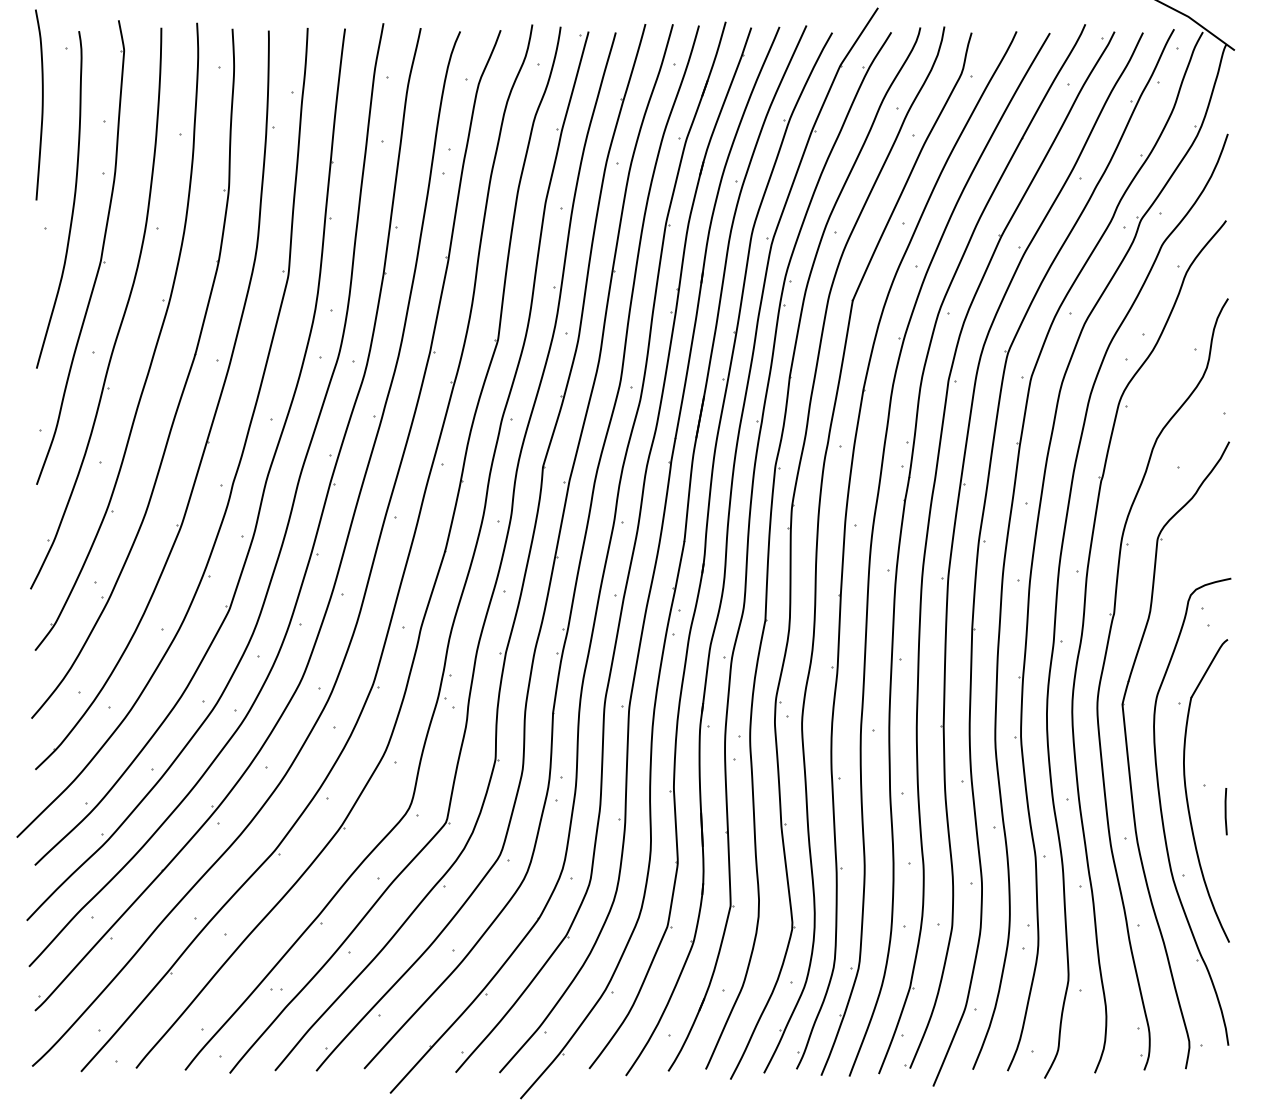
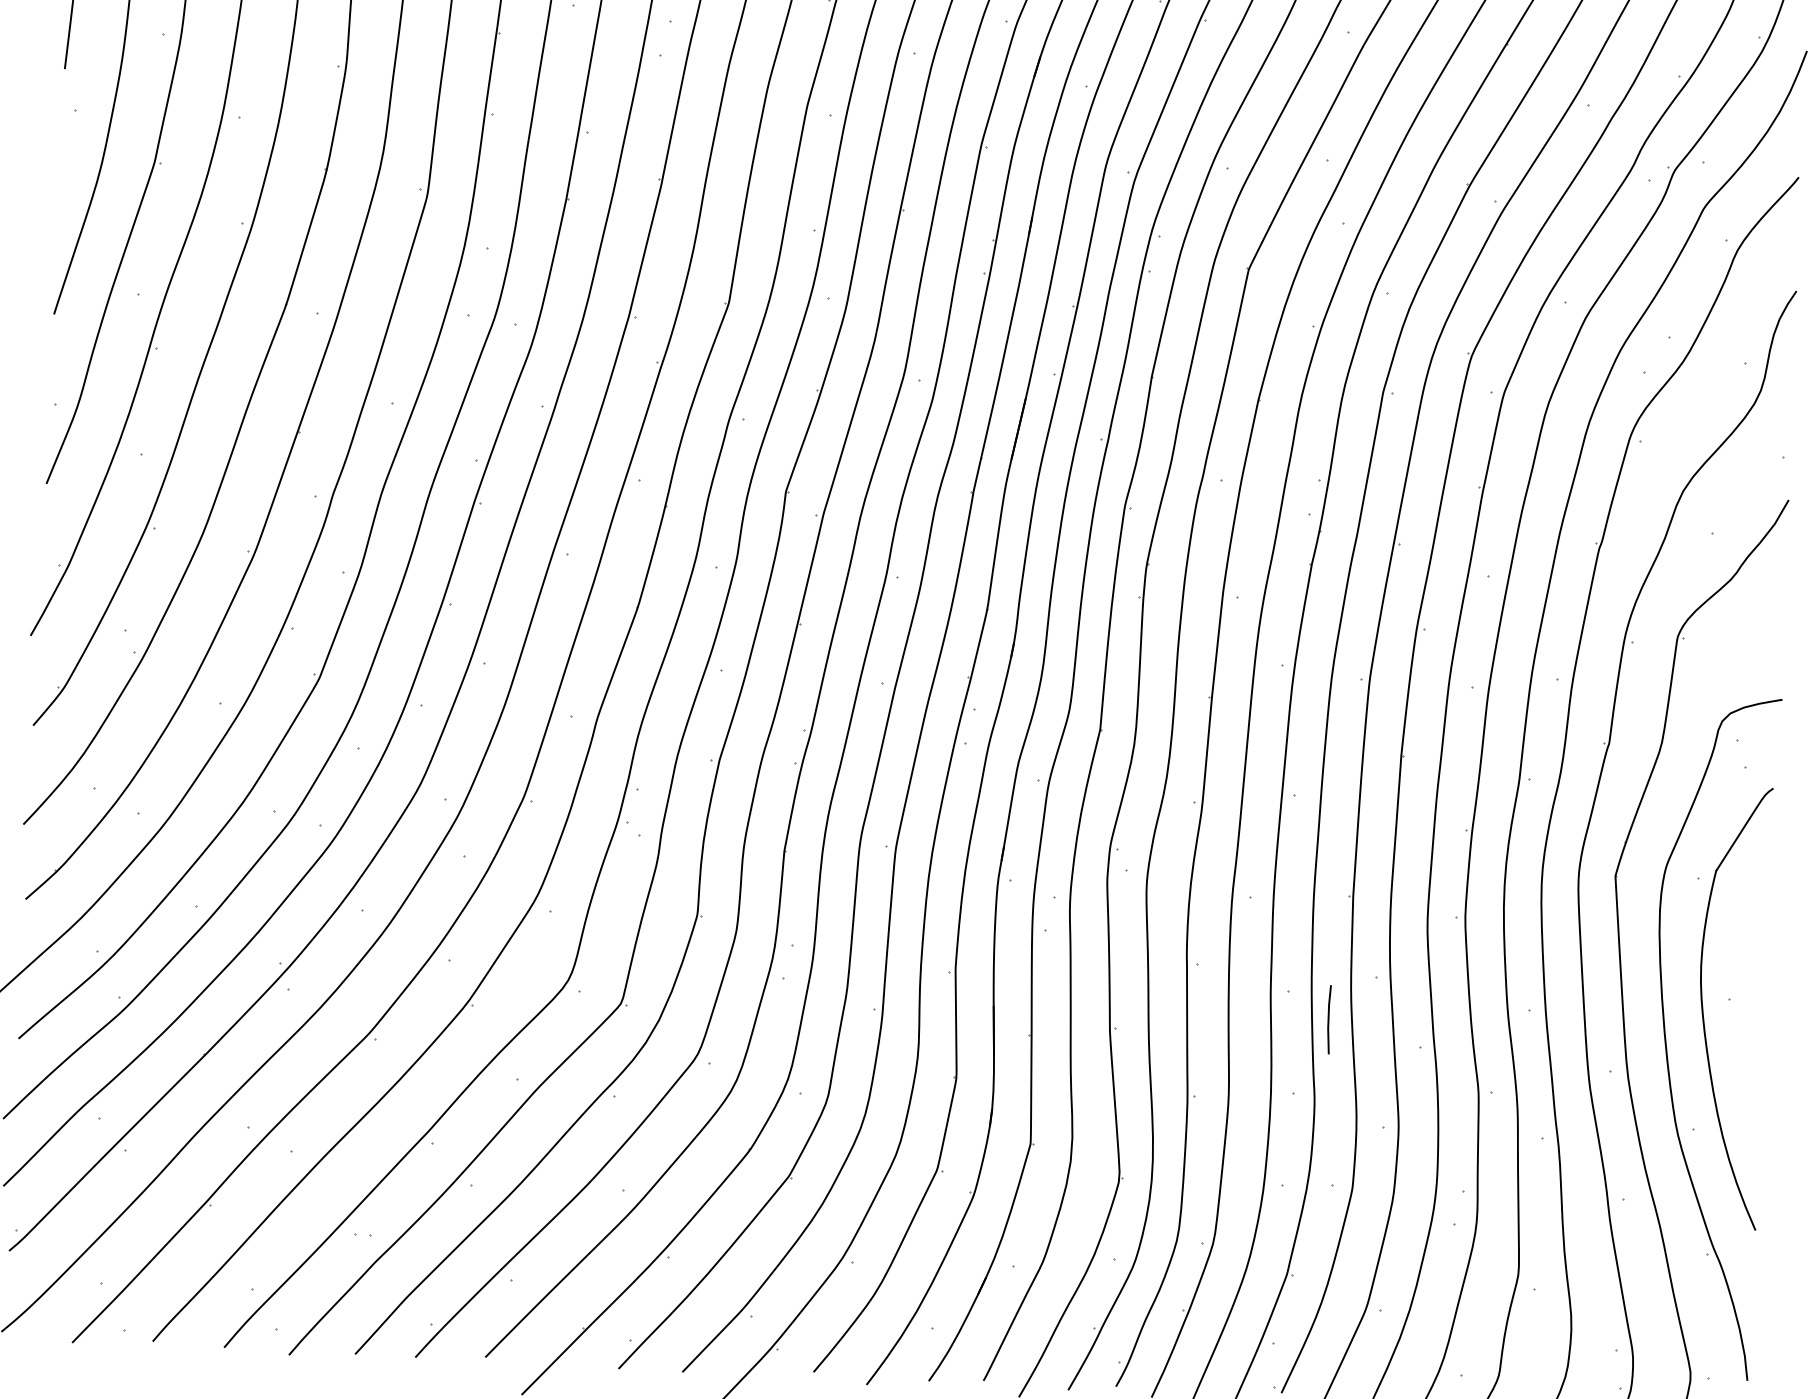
line: (1225, 811) -> (1328, 1019), moved

